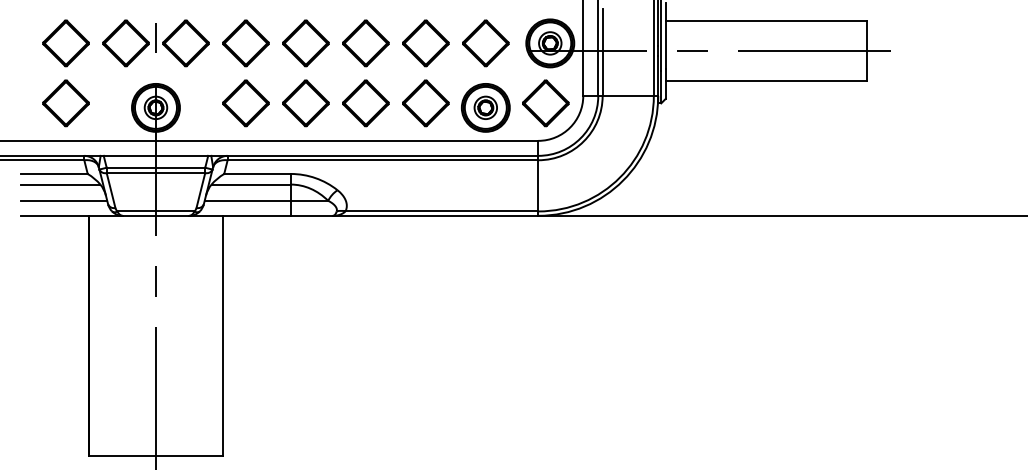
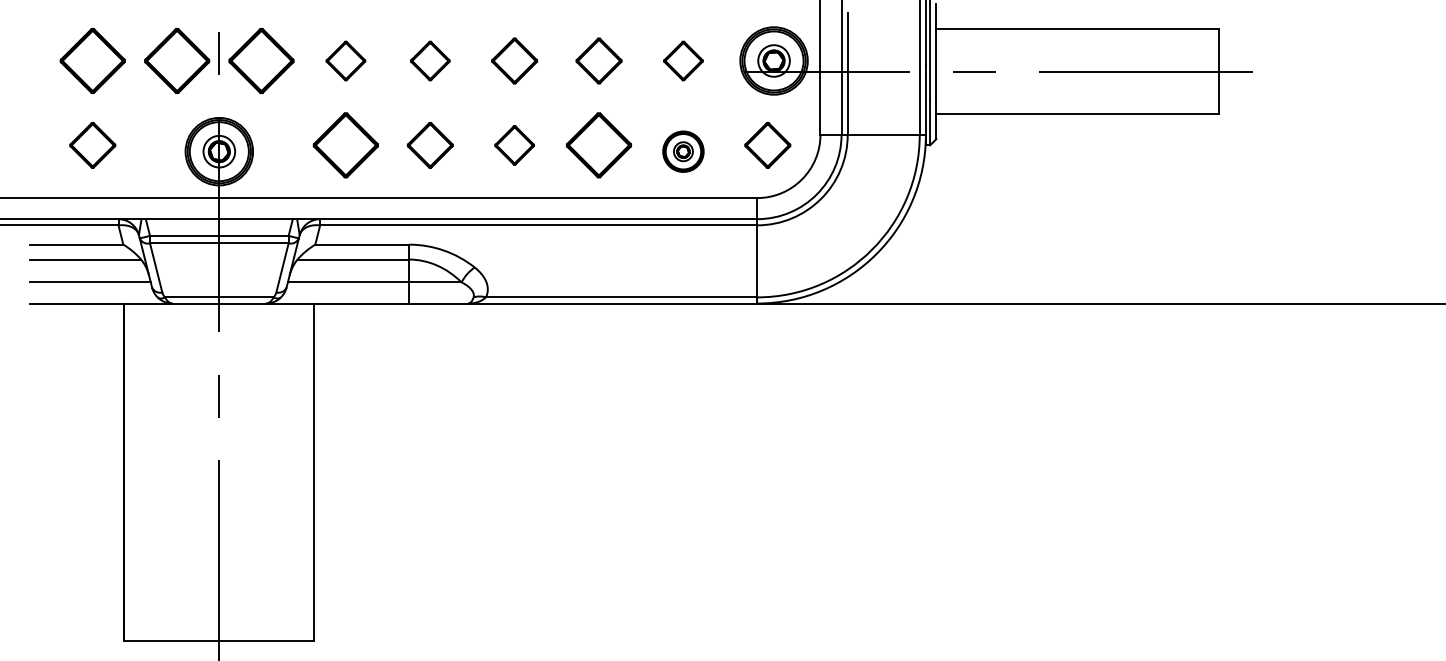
part: (245, 43) -> (345, 61), size x0.6
part: (305, 43) -> (429, 61), size x0.6
part: (365, 43) -> (514, 61), size x0.7
part: (425, 43) -> (598, 61), size x0.7
part: (485, 43) -> (682, 61), size x0.6
part: (65, 103) -> (92, 145), size x0.7
part: (305, 103) -> (429, 145), size x0.7
part: (365, 103) -> (514, 145), size x0.6
part: (545, 103) -> (767, 145), size x0.7
part: (485, 107) -> (682, 151), size x0.6

